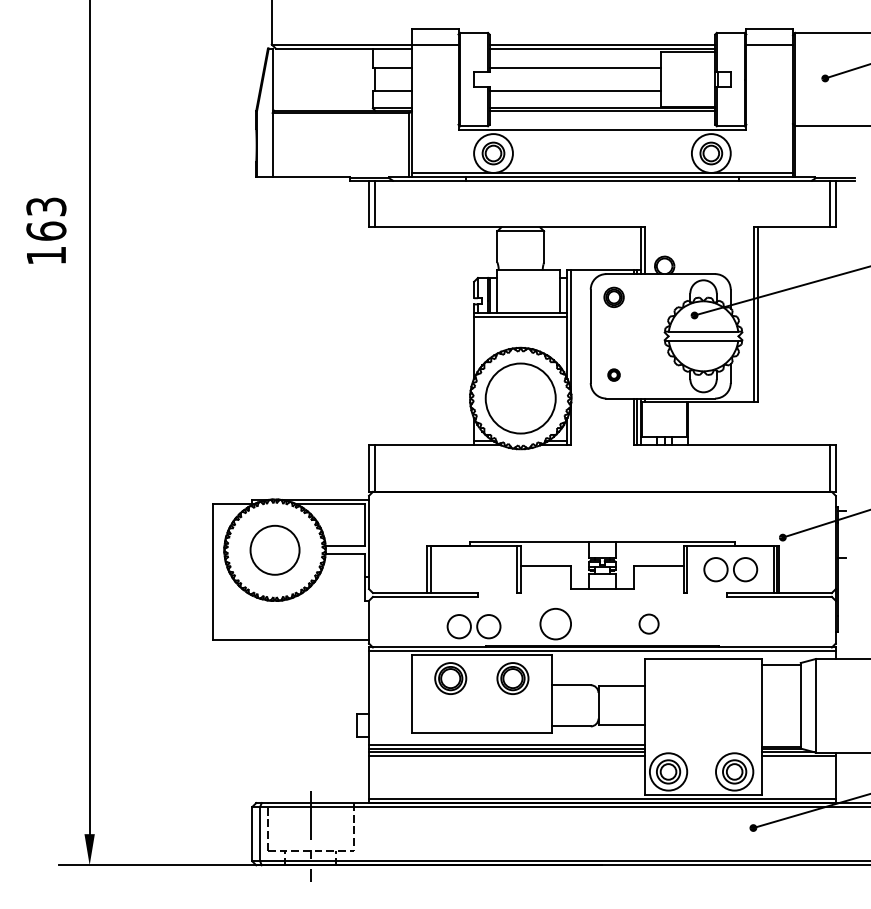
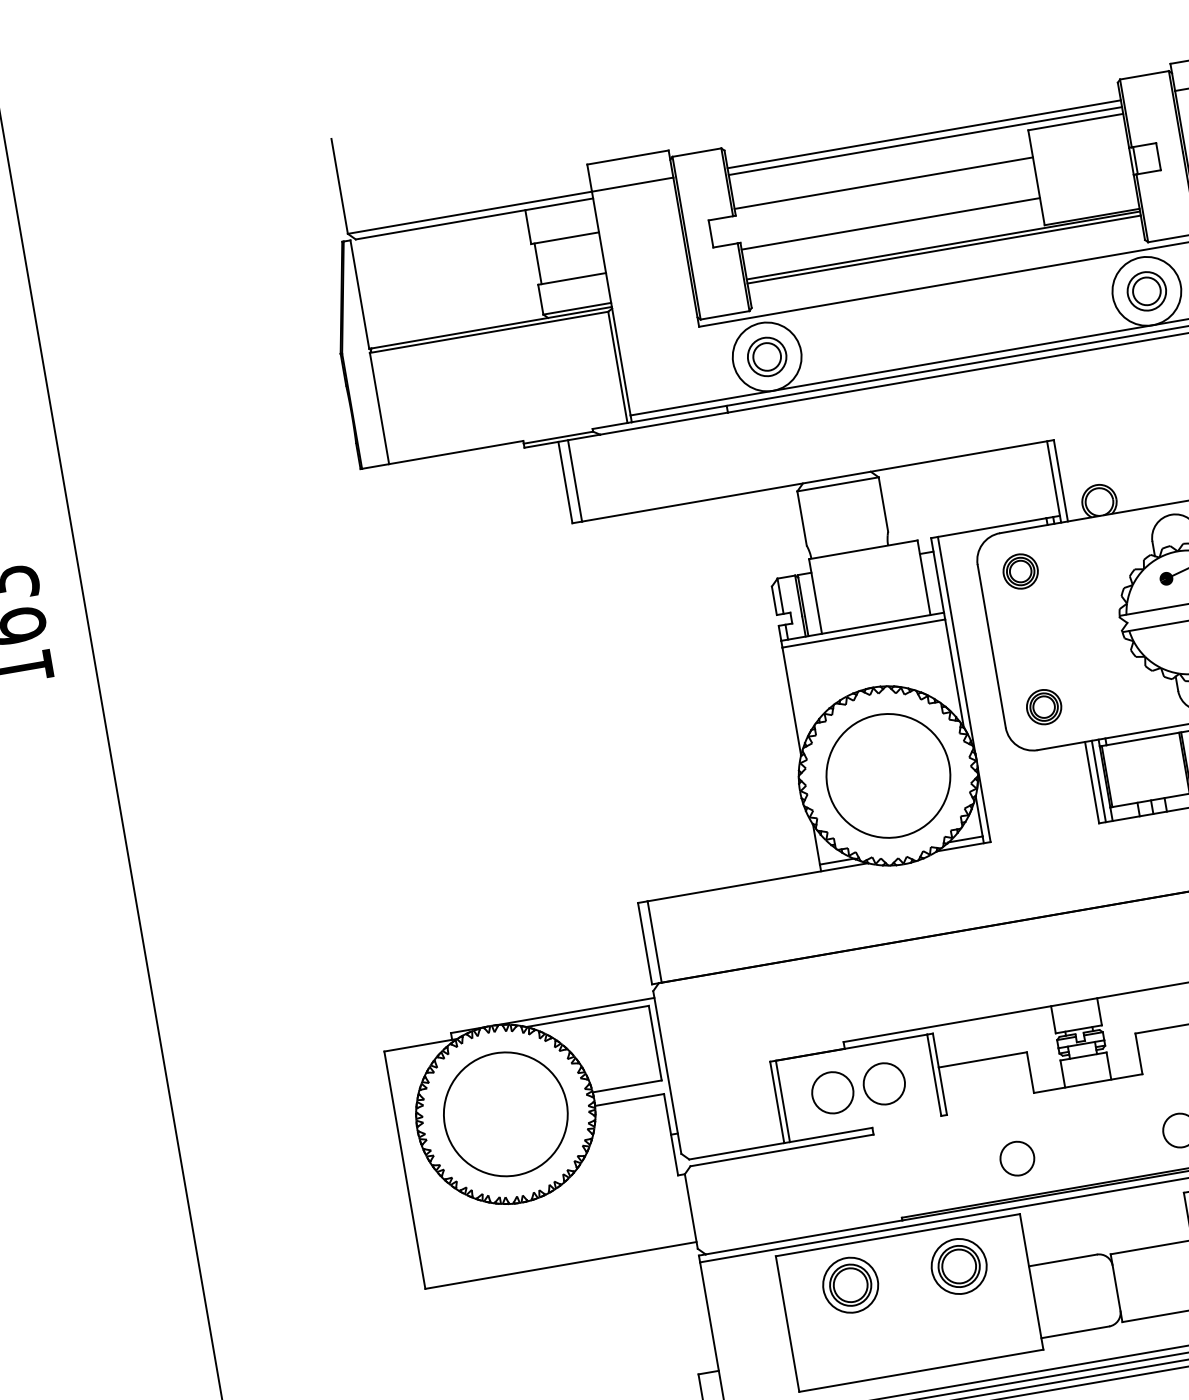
part: (613, 374) -> (1042, 706), size x1.67
circle: (274, 550) -> (504, 1114), size x1.43
circle: (555, 623) -> (1016, 1157), size x0.62
part: (473, 626) -> (857, 1088), moved

